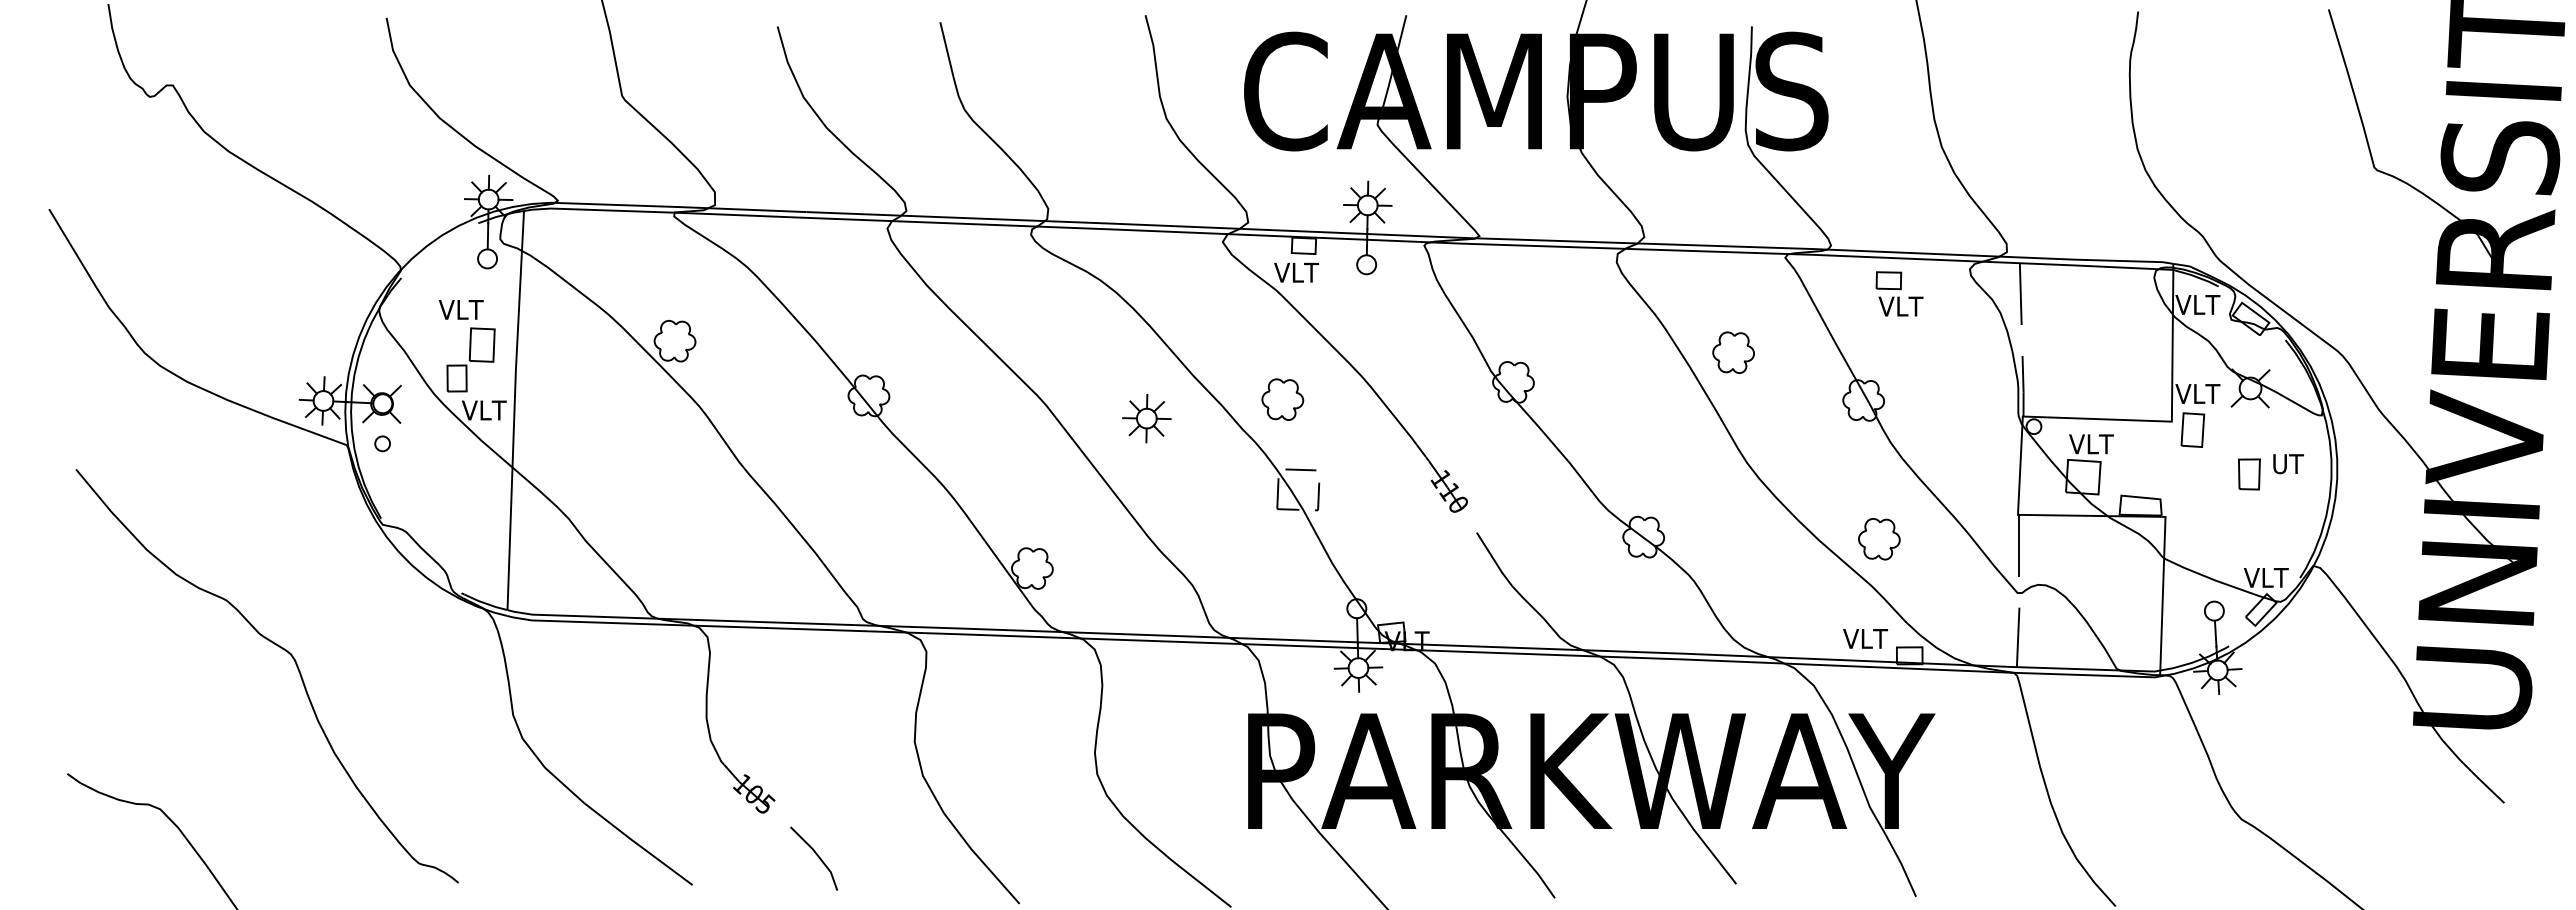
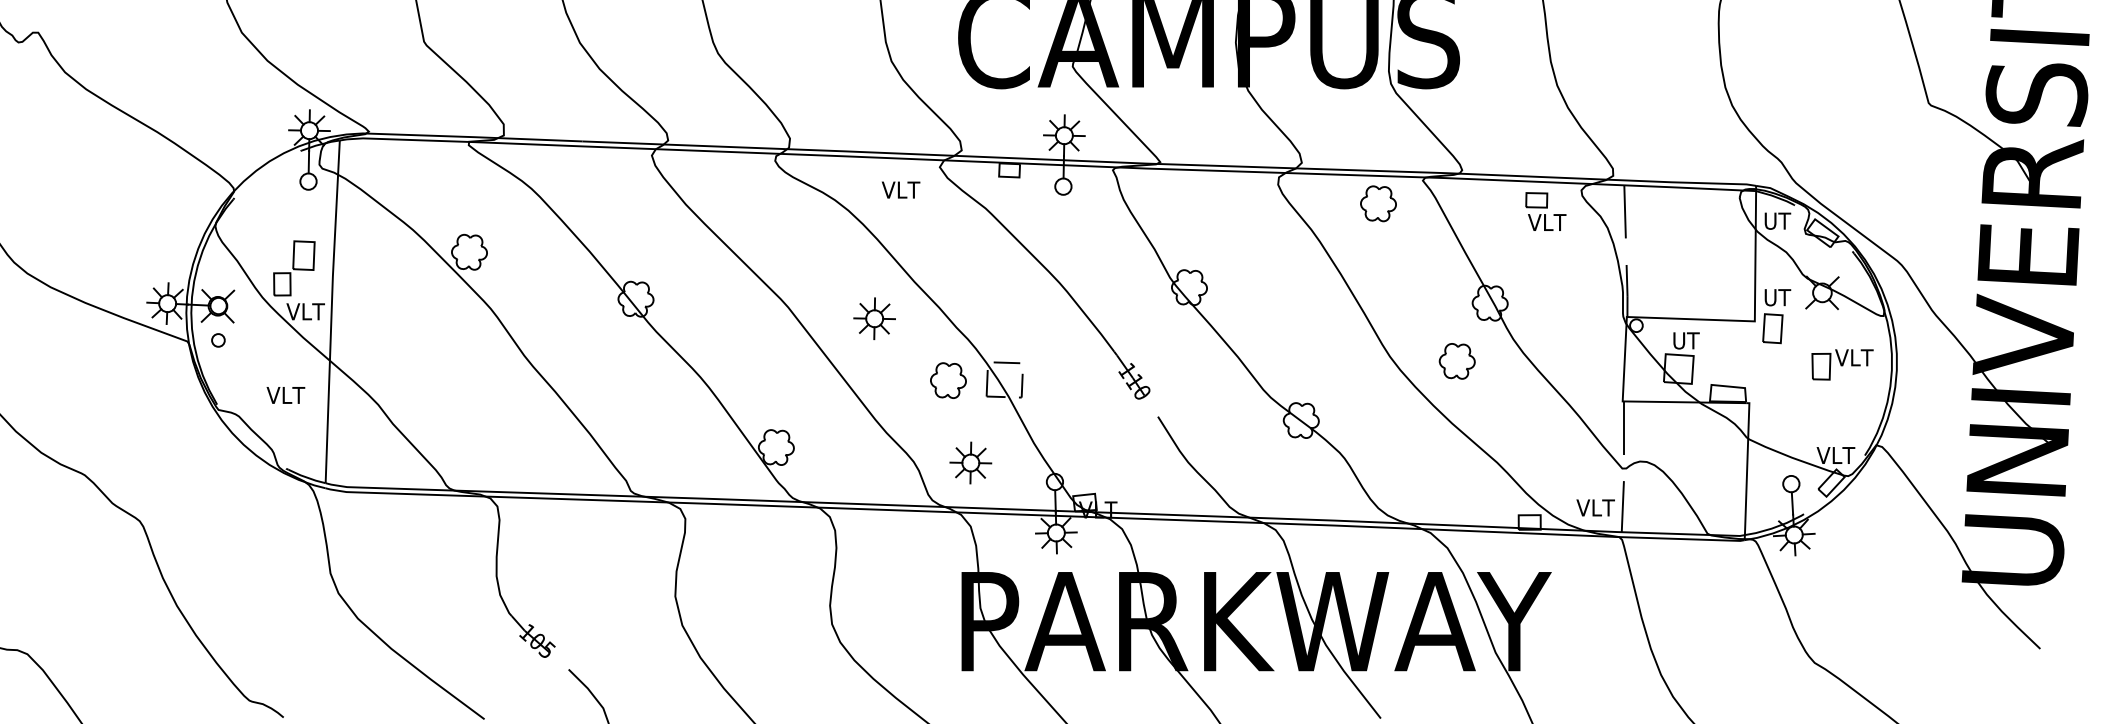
text: (1296, 272) -> (900, 189), moved
part: (1899, 293) -> (1545, 211), moved
text: (2197, 305) -> (1776, 221), VLT -> UT
text: (460, 309) -> (285, 395), moved
part: (1733, 352) -> (1378, 203), moved
text: (2197, 394) -> (1776, 298), VLT -> UT
part: (1282, 399) -> (948, 380), moved
text: (2091, 444) -> (1685, 341), VLT -> UT
text: (2287, 464) -> (1854, 358), UT -> VLT
part: (1879, 539) -> (1457, 361), moved
part: (1258, 586) -> (970, 462), added
text: (1865, 638) -> (1595, 507), moved

